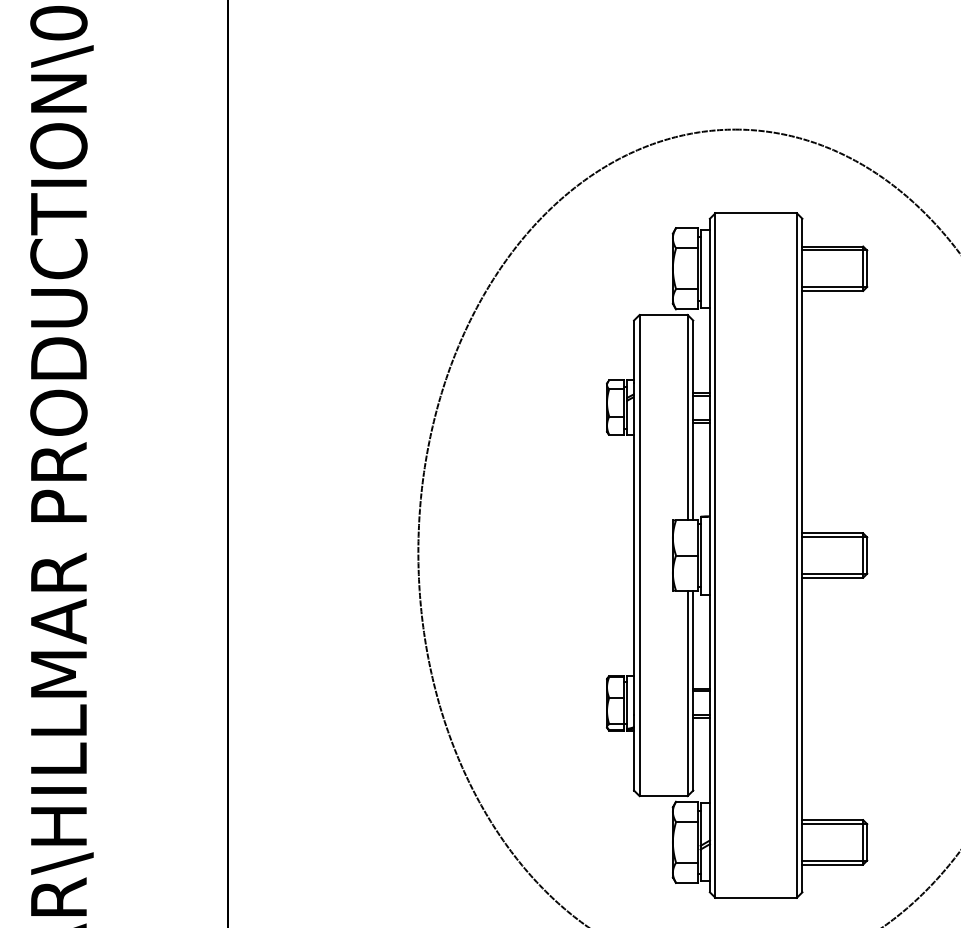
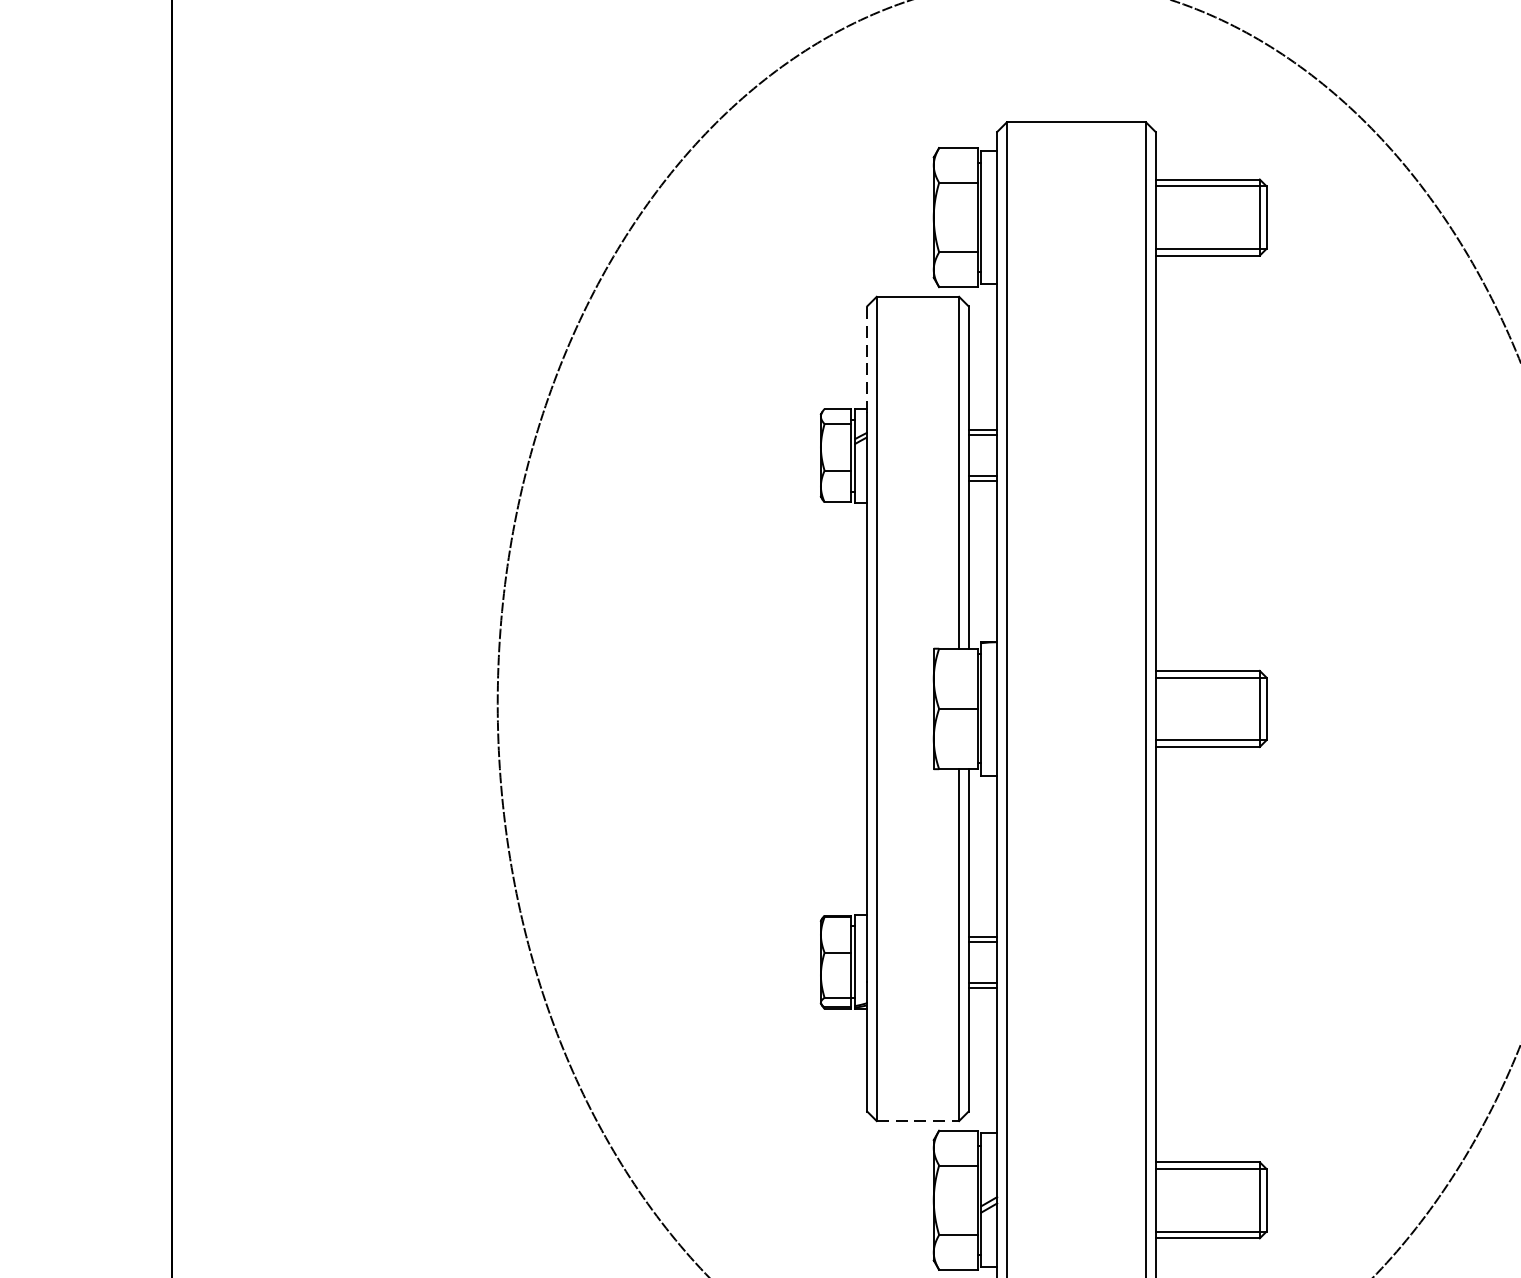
line: (634, 351) -> (867, 359), solid -> dashed
line: (664, 796) -> (919, 1121), solid -> dashed

